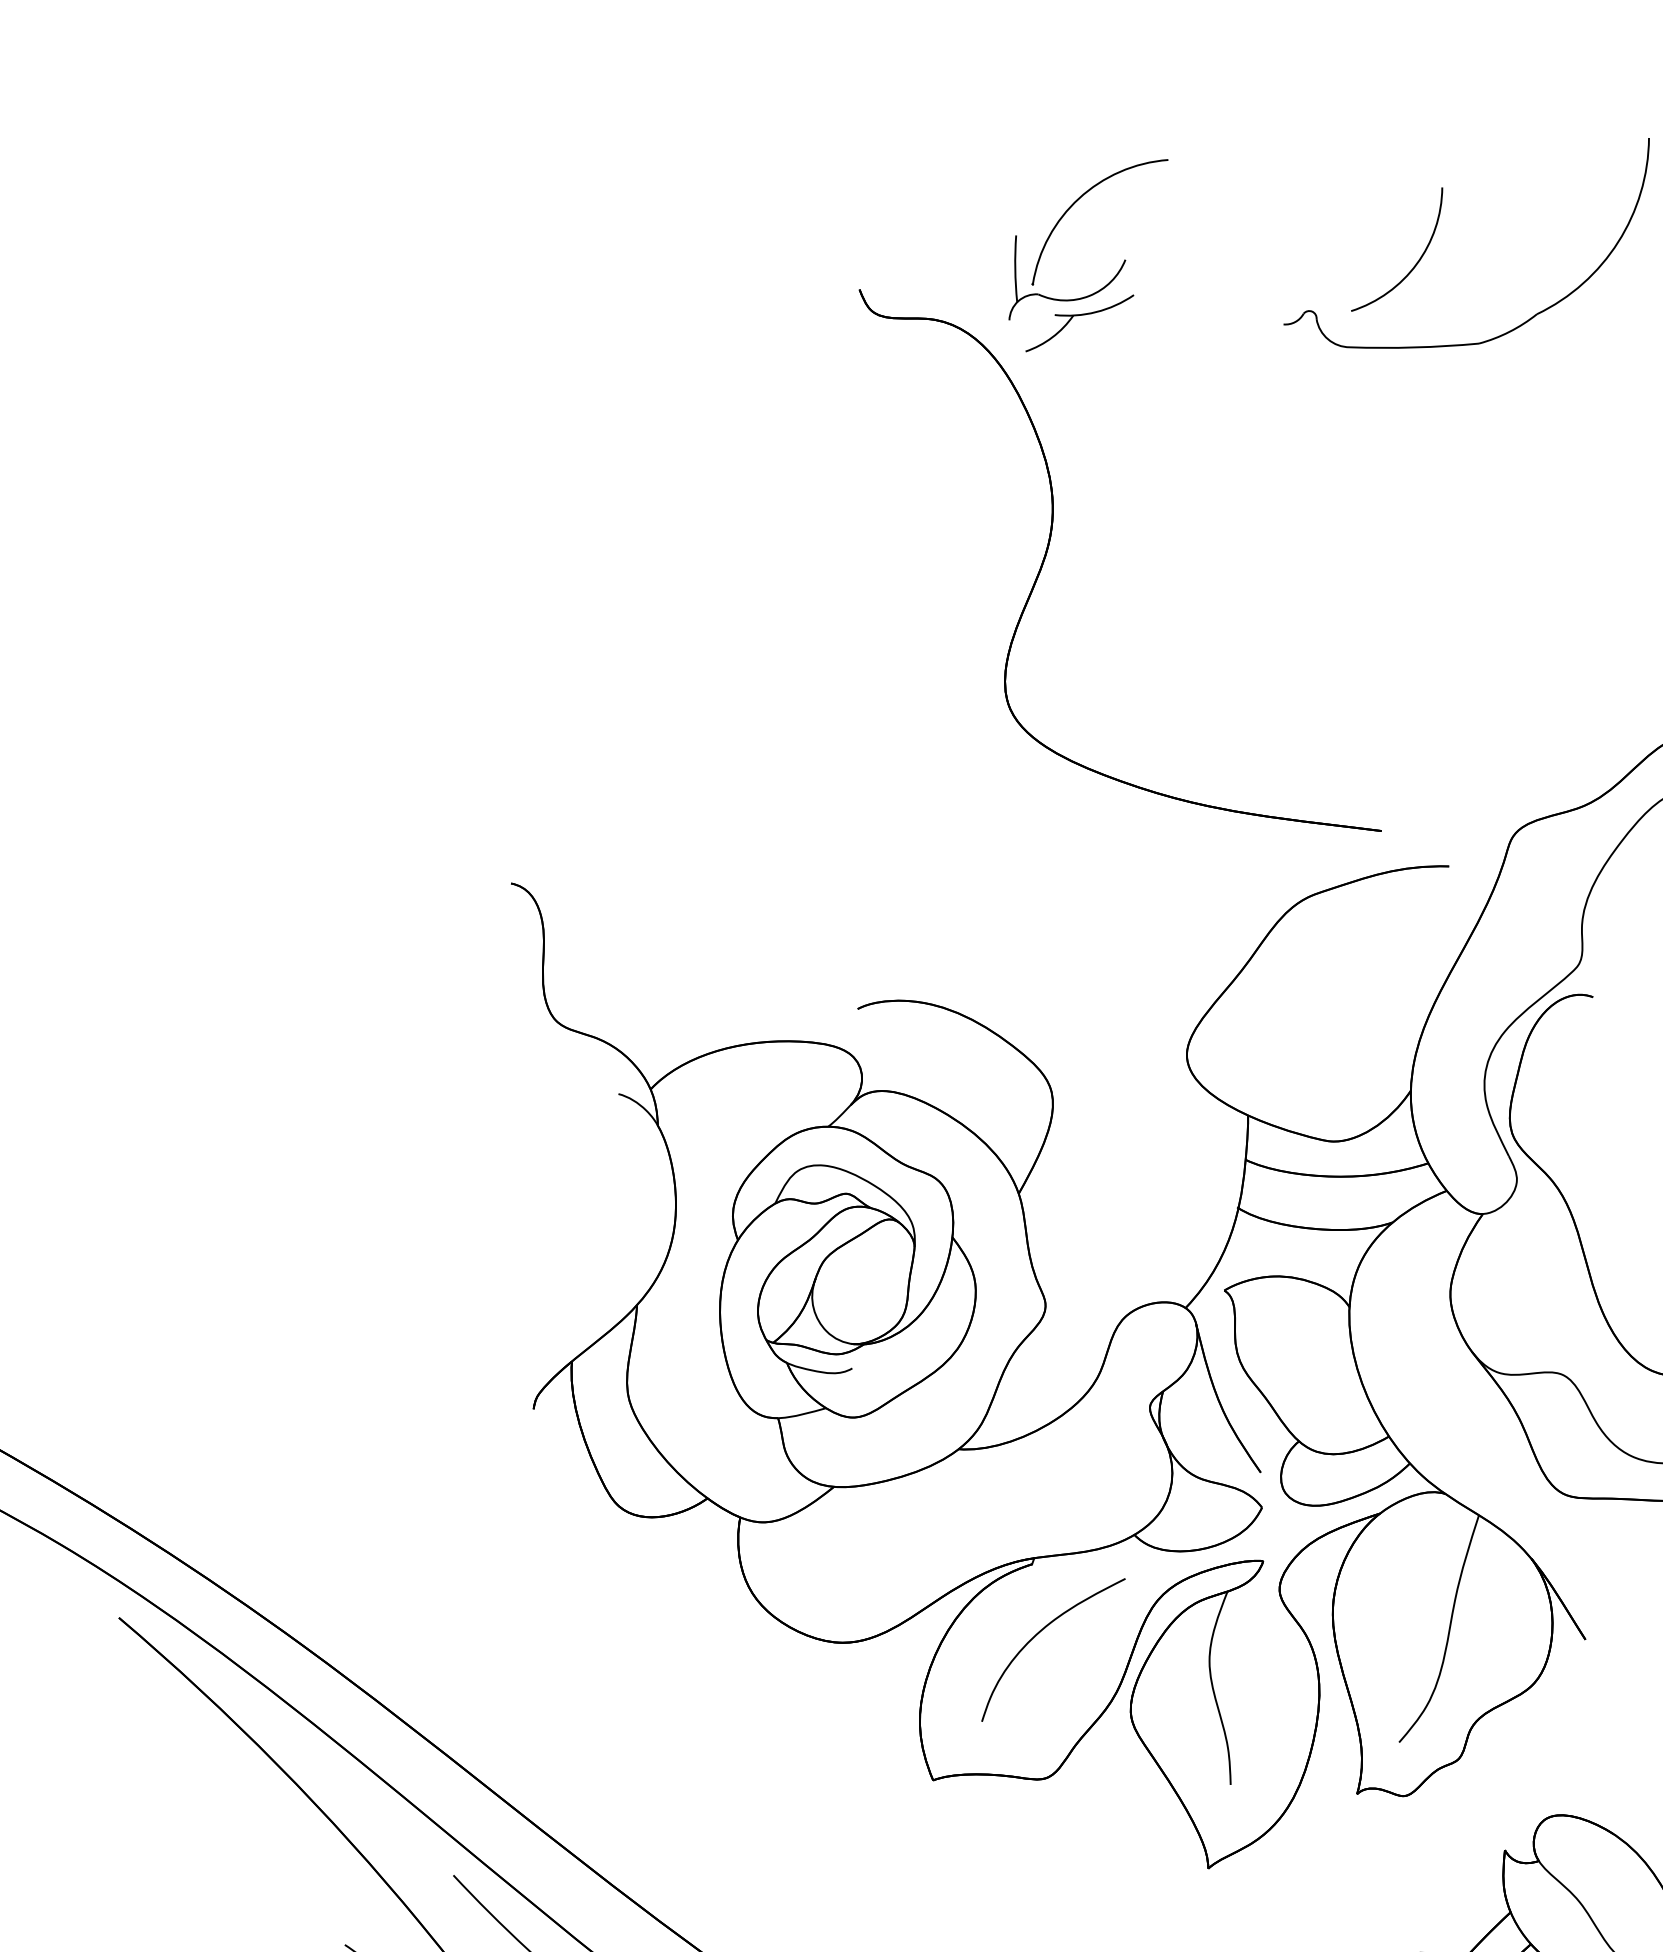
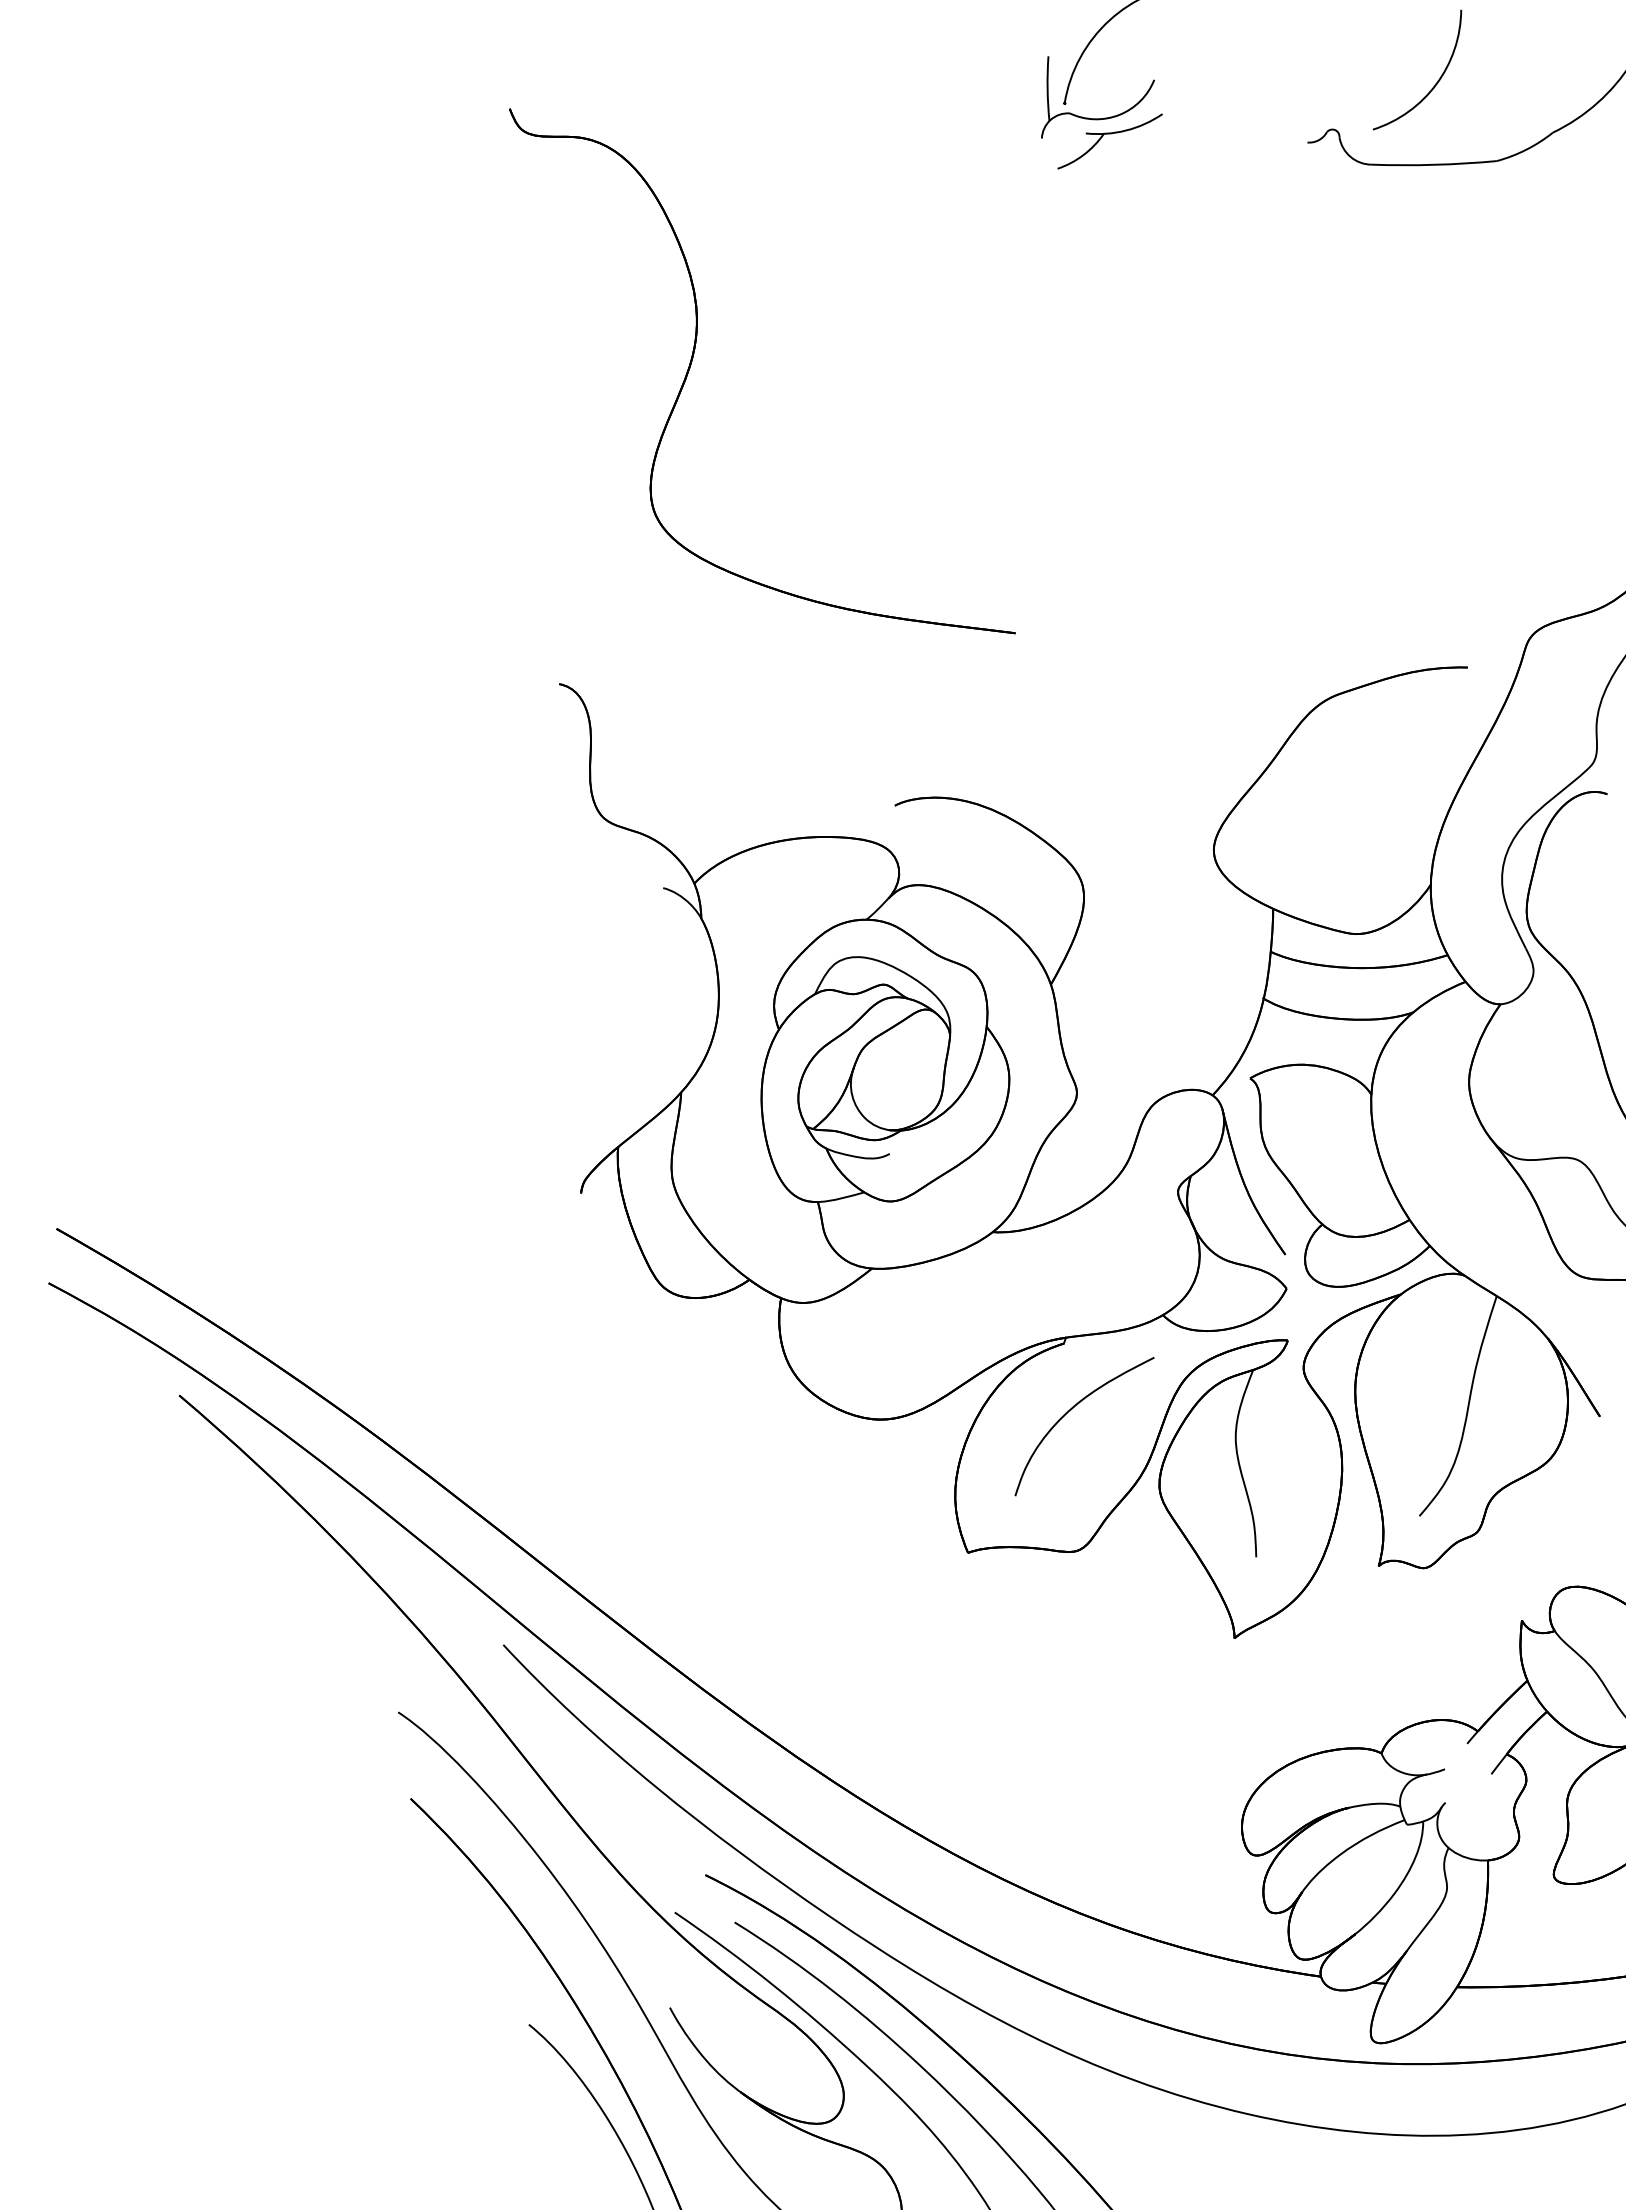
part: (1050, 543) -> (694, 354), moved

